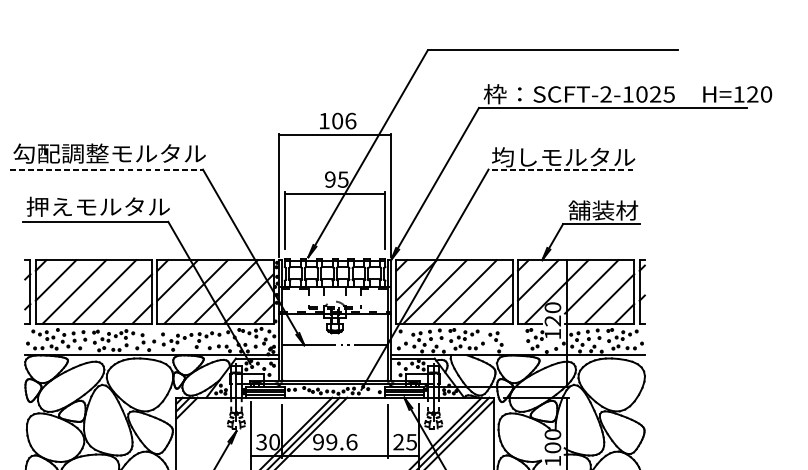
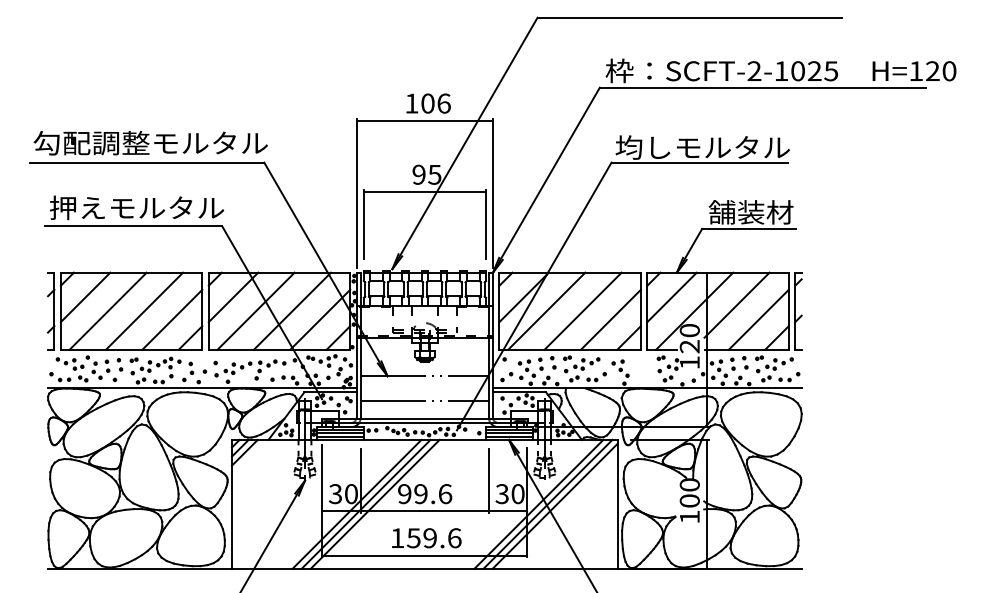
line: (106, 169) -> (147, 162), dashed -> solid
line: (560, 169) -> (699, 162), dashed -> solid
line: (334, 366) -> (424, 401), added
text: (404, 442) -> (509, 494), 25 -> 30

